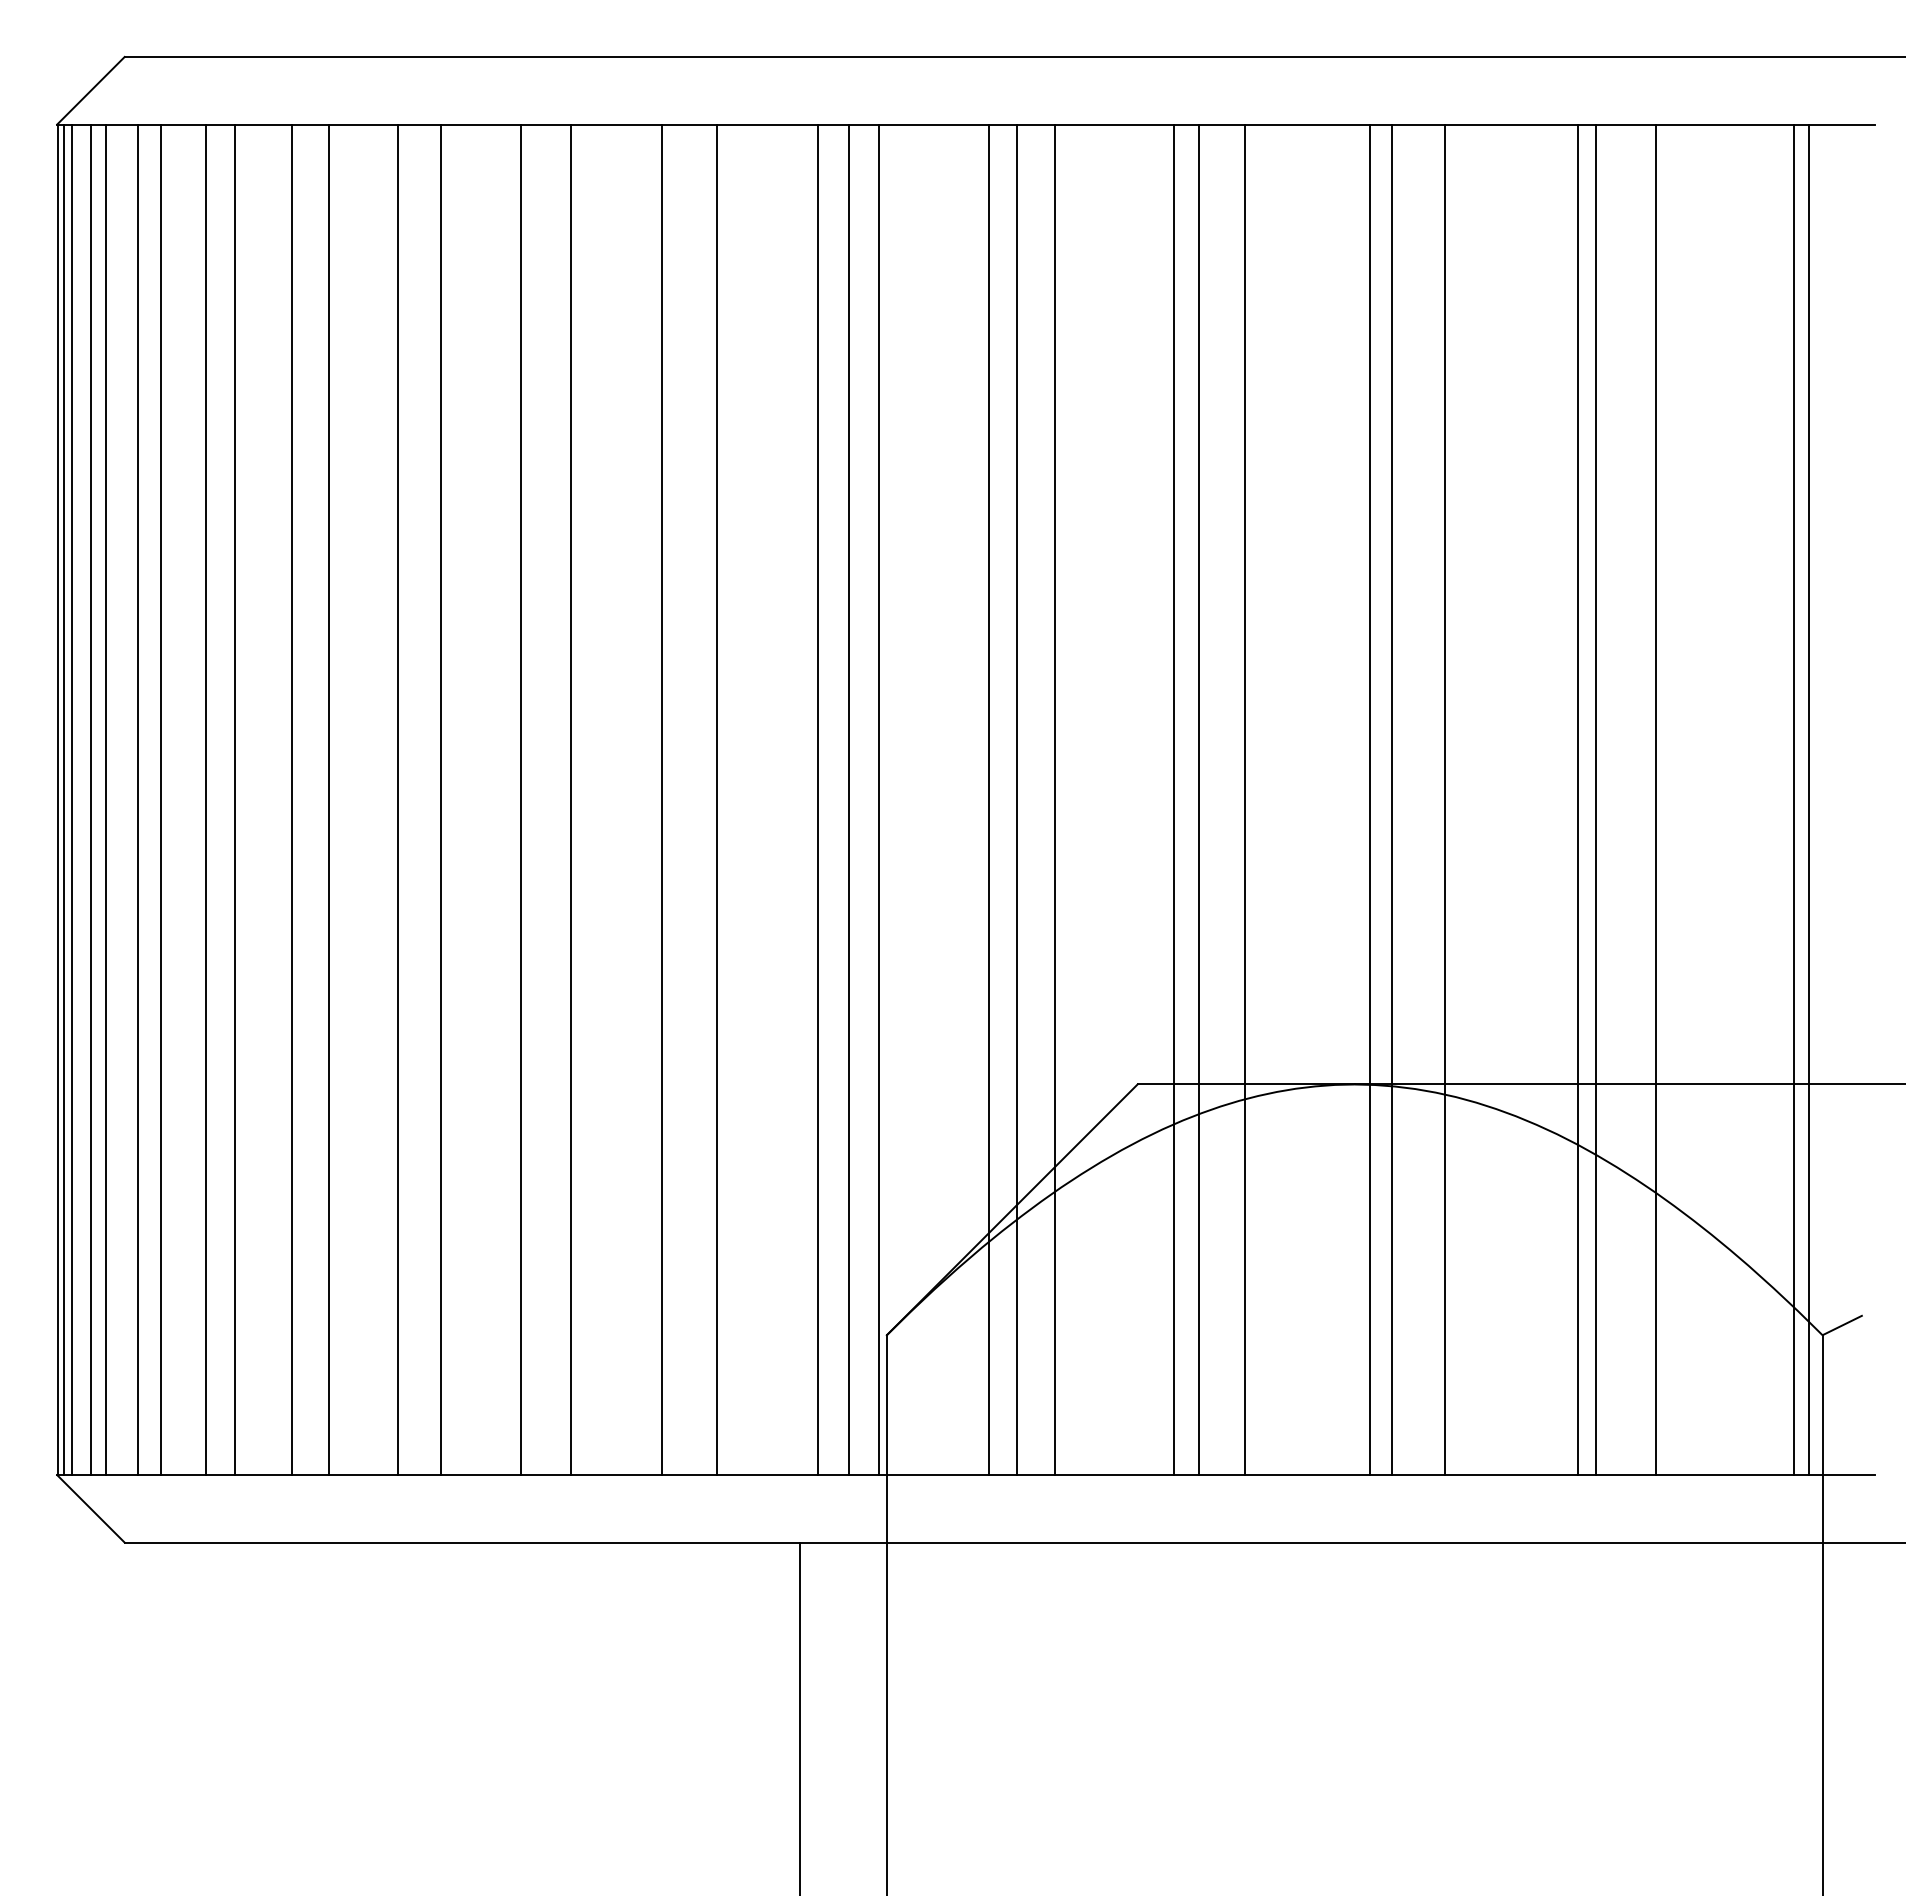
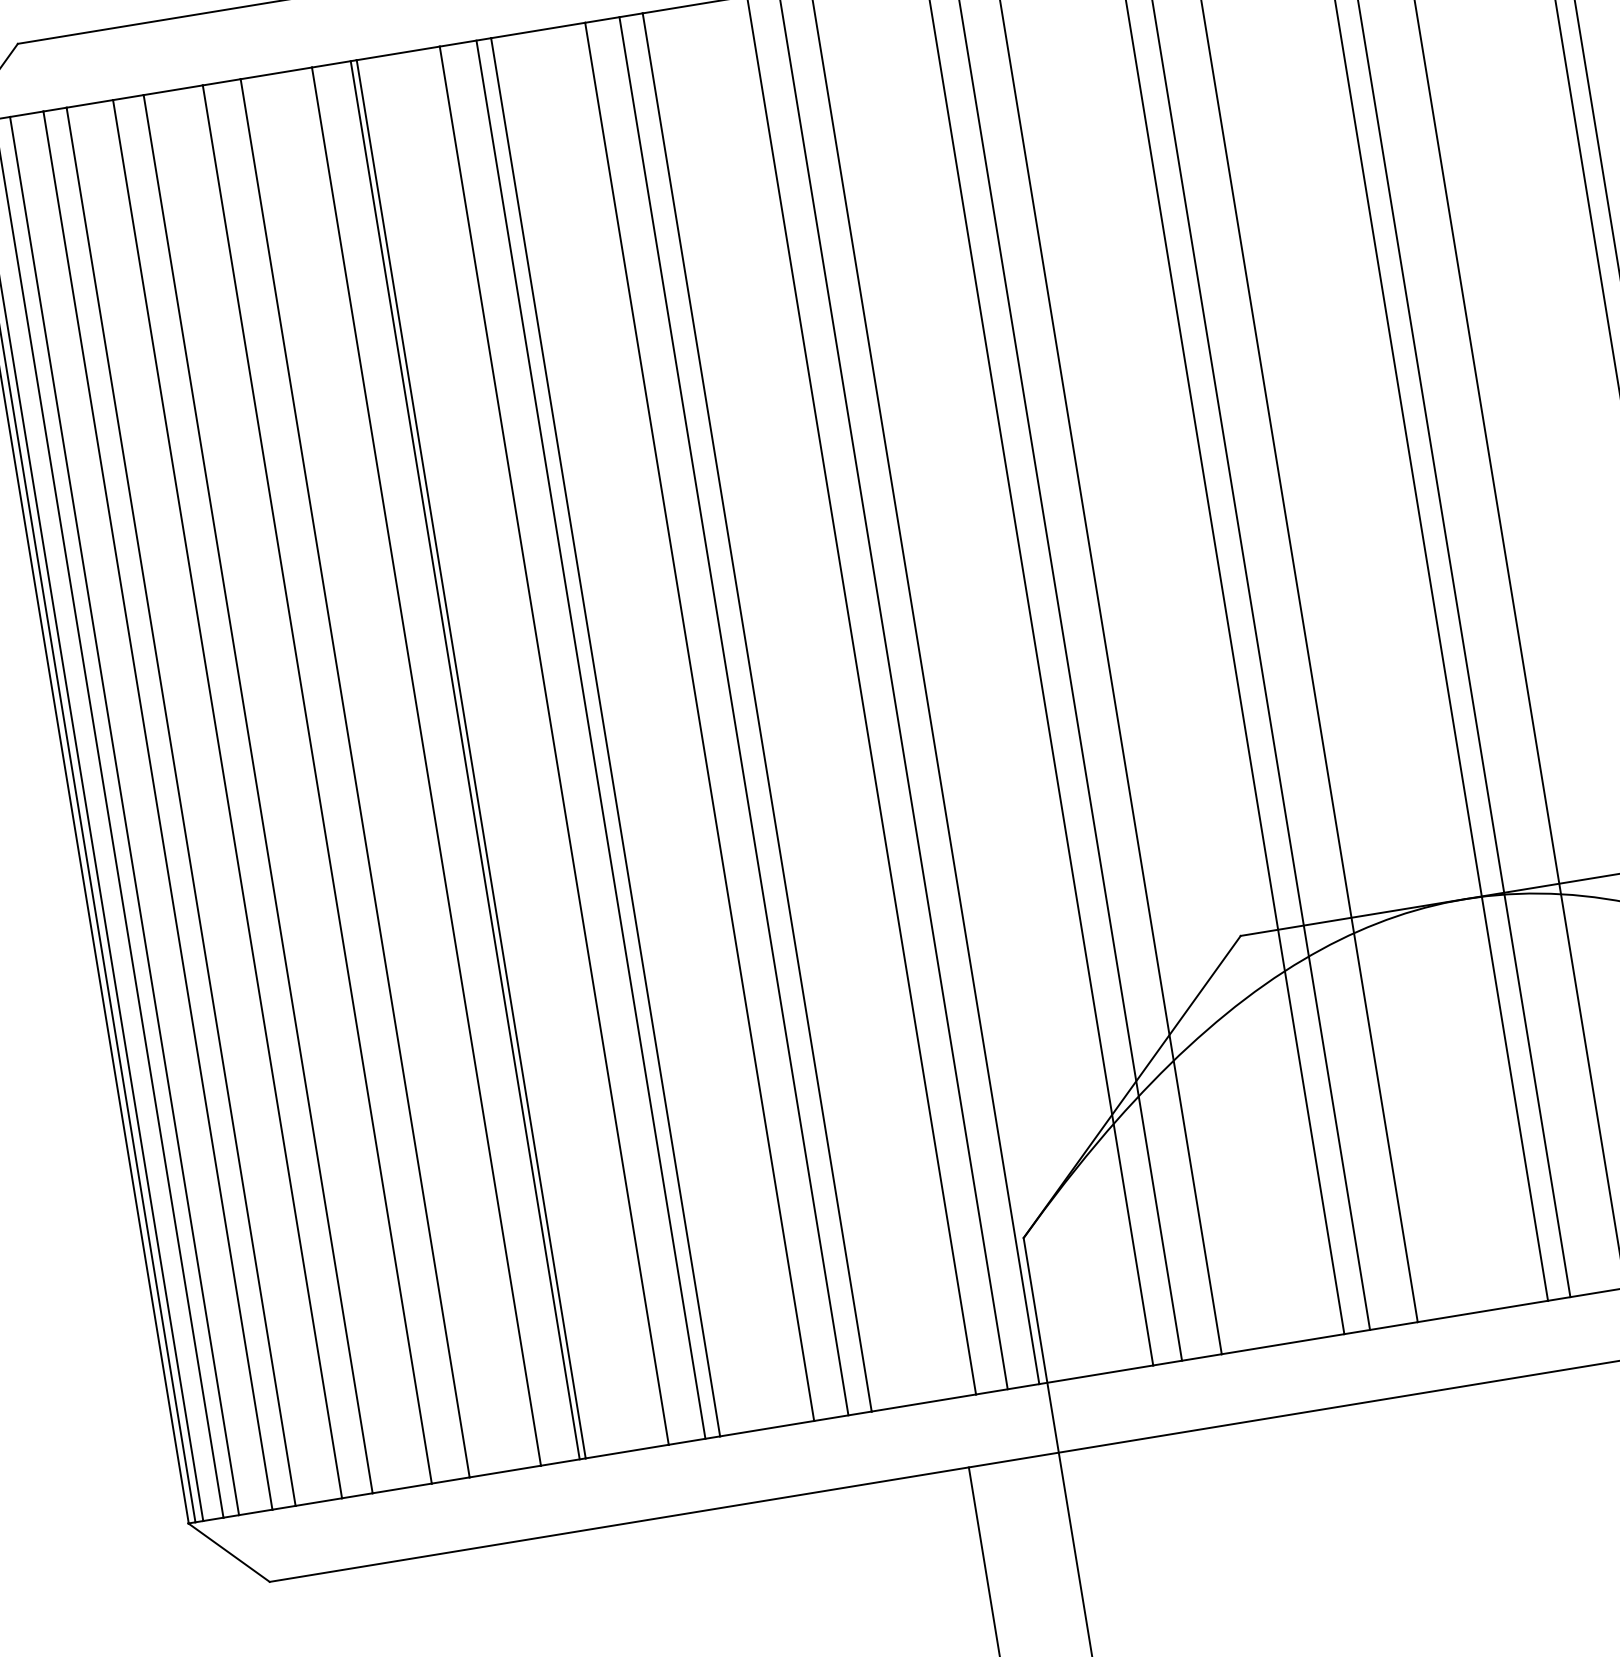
line: (435, 799) -> (465, 759), added
line: (556, 799) -> (590, 739), added
line: (694, 799) -> (733, 715), added

